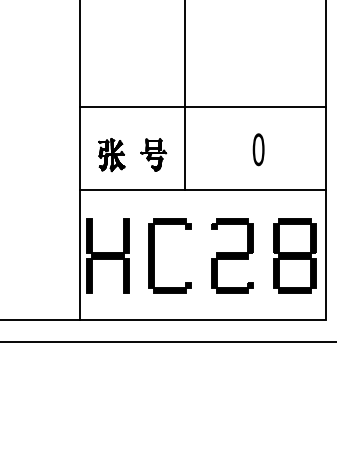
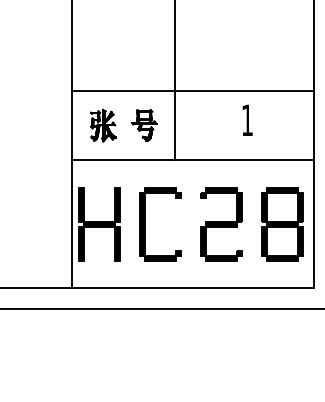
line: (202, 106) -> (192, 90), moved
text: (258, 149) -> (247, 120), 0 -> 1

